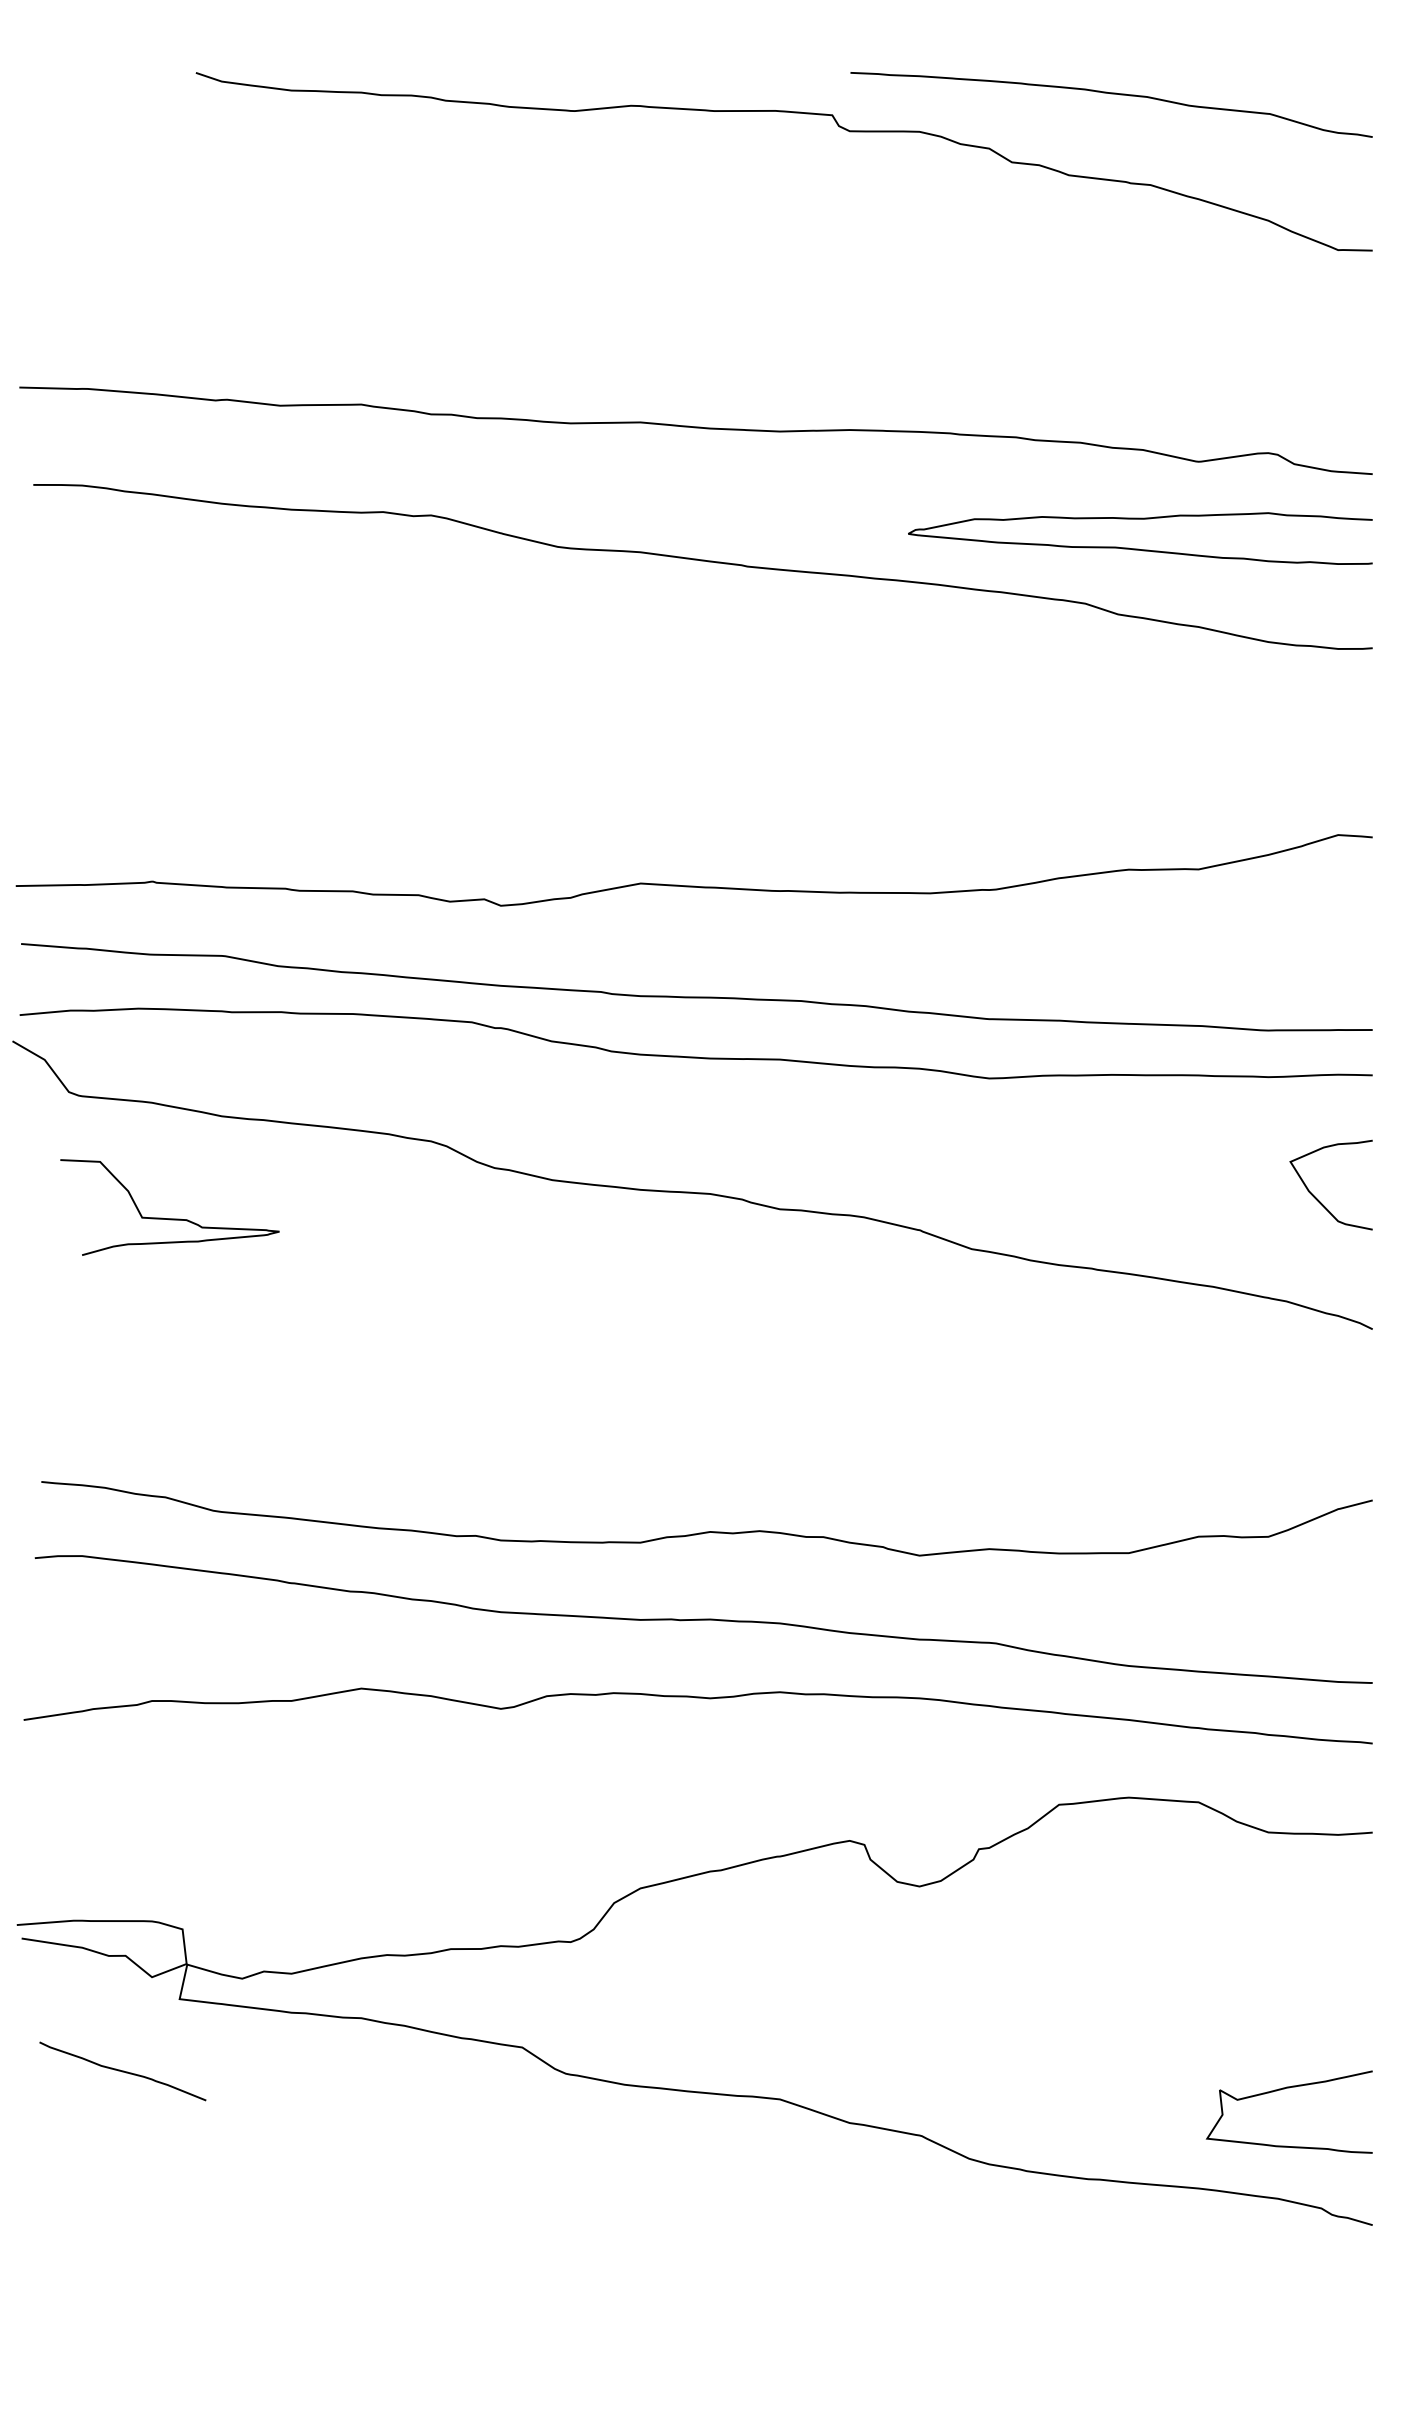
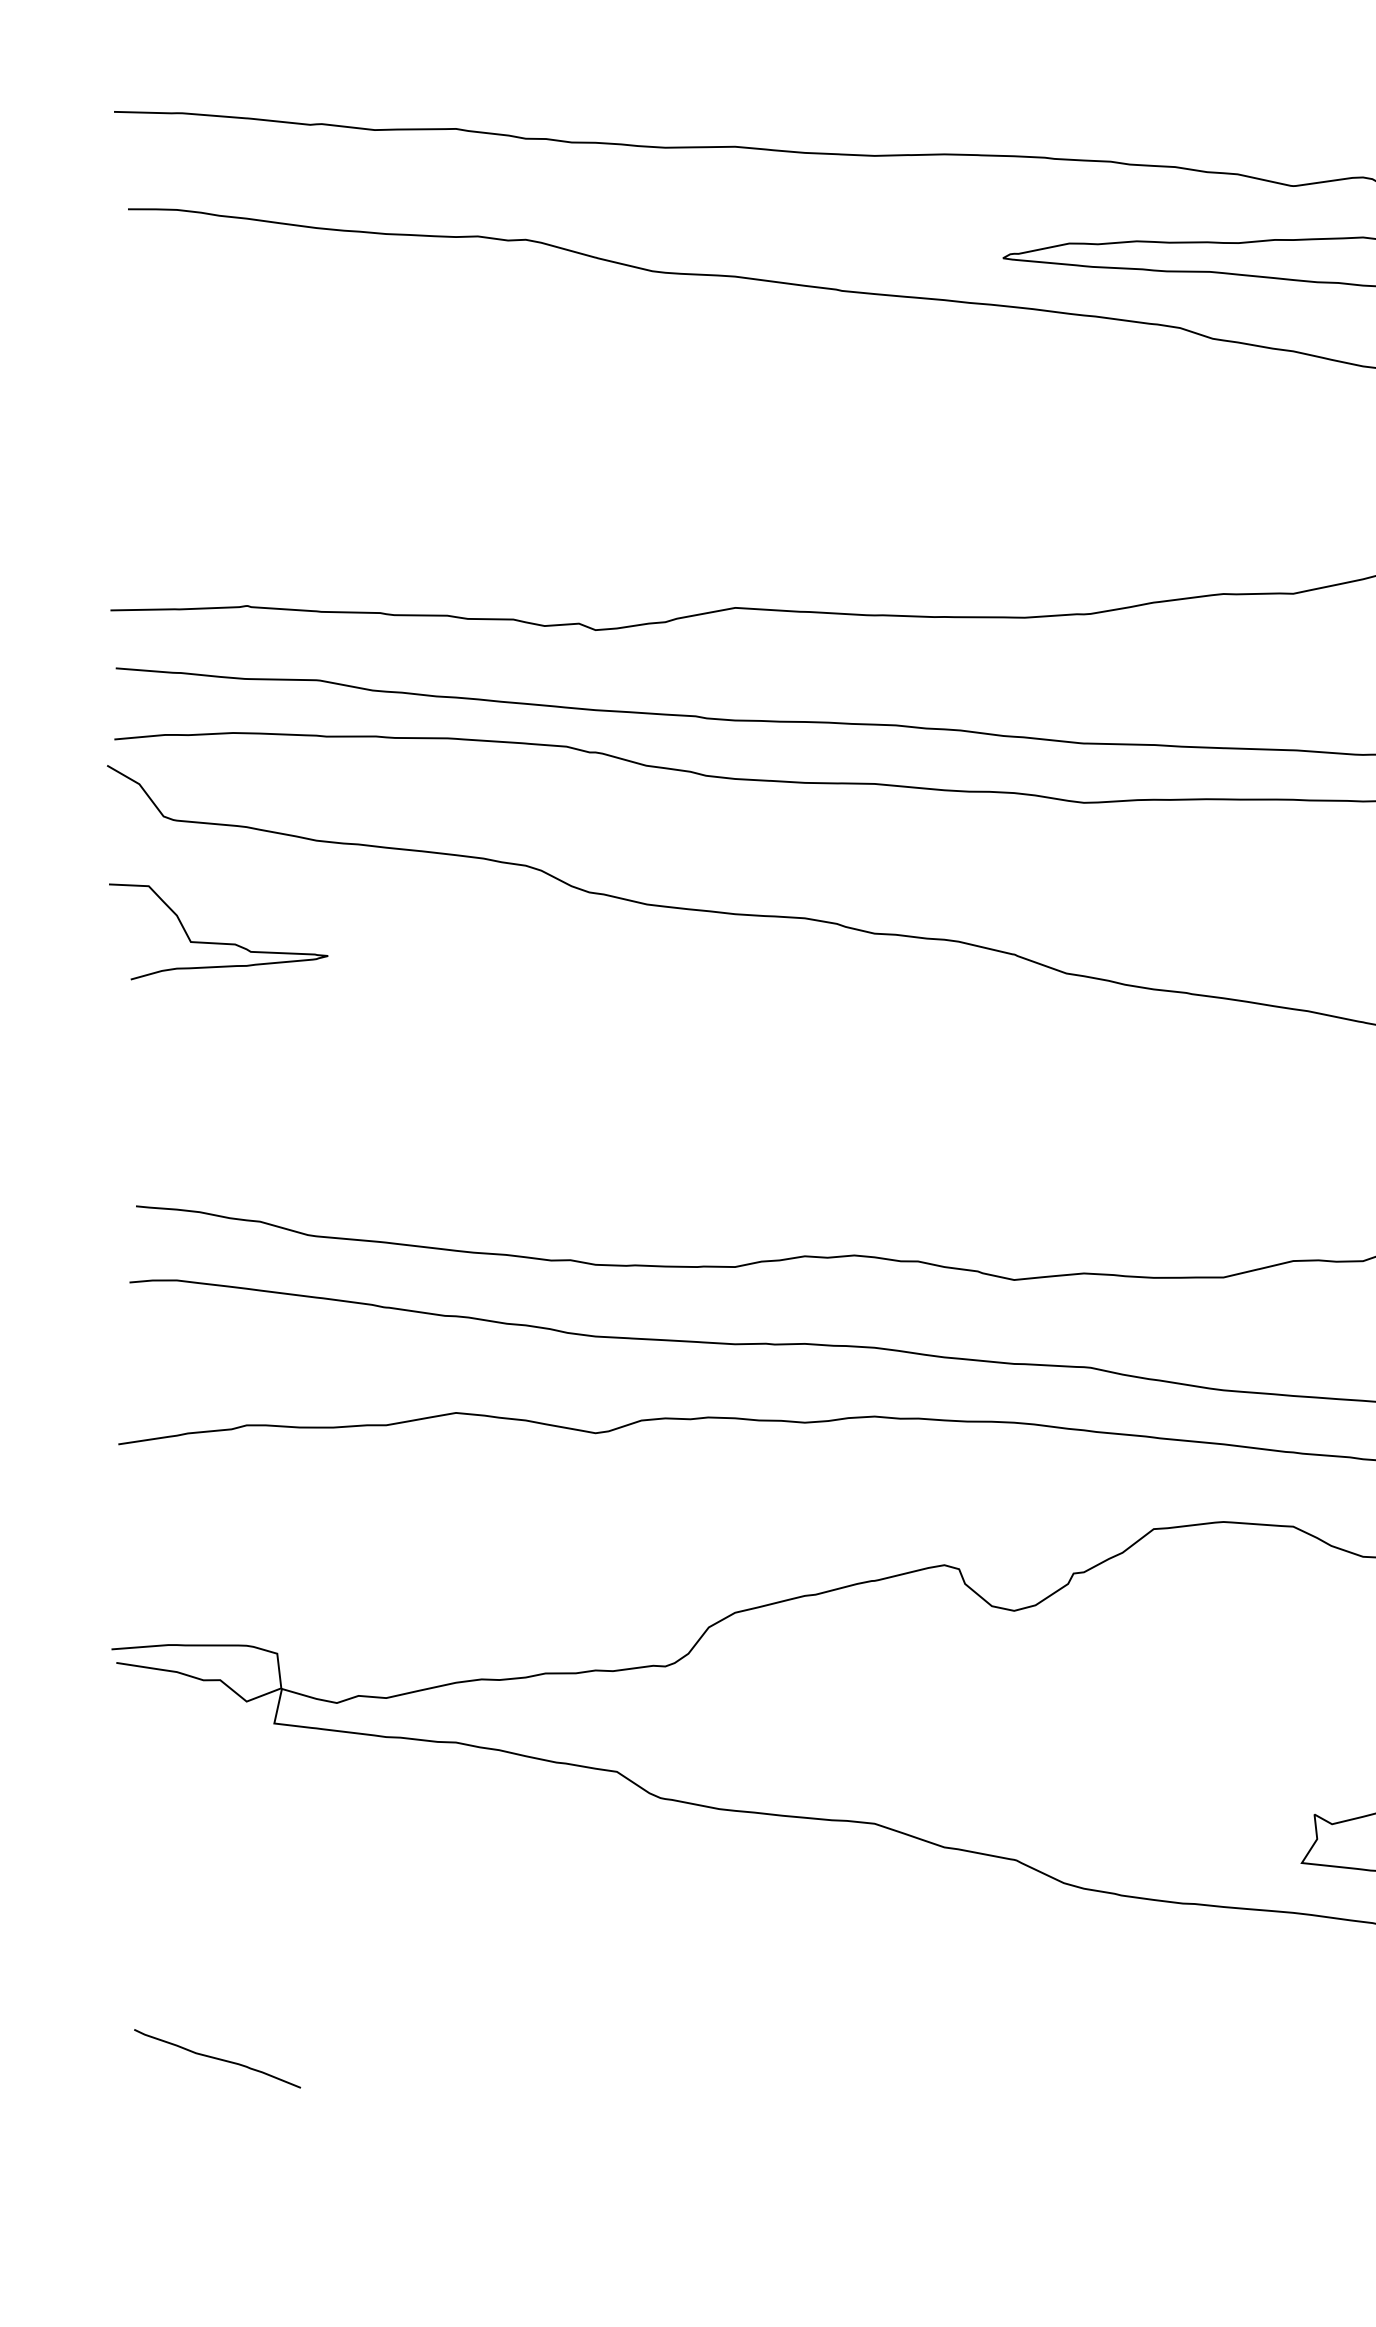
curve: (169, 1218) -> (218, 942), moved
curve: (122, 2071) -> (217, 2058), moved

